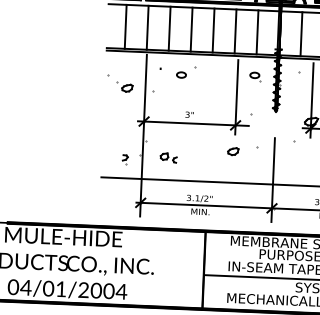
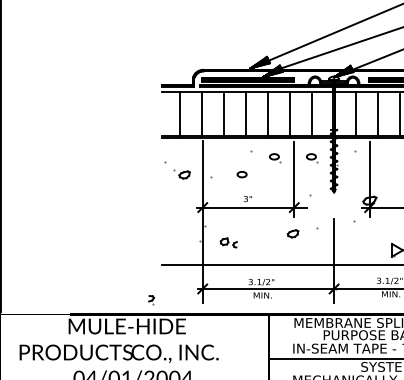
part: (180, 74) -> (241, 174), moved
part: (218, 75) -> (275, 158), added
part: (125, 159) -> (151, 300), moved

